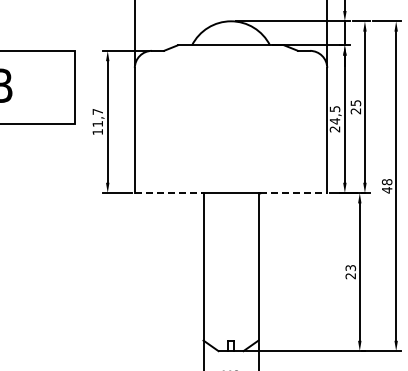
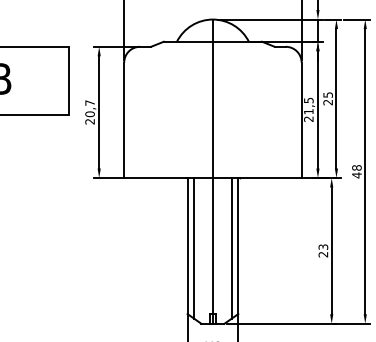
text: (334, 121) -> (308, 111), 24,5 -> 21,5
text: (97, 127) -> (89, 117), 11,7 -> 20,7
line: (231, 186) -> (213, 171), added
line: (168, 193) -> (155, 178), dashed -> solid
line: (293, 193) -> (270, 178), dashed -> solid
line: (210, 269) -> (193, 248), added
line: (251, 269) -> (231, 248), added

